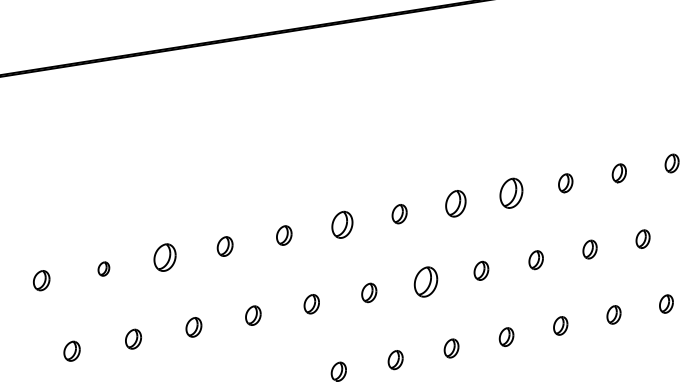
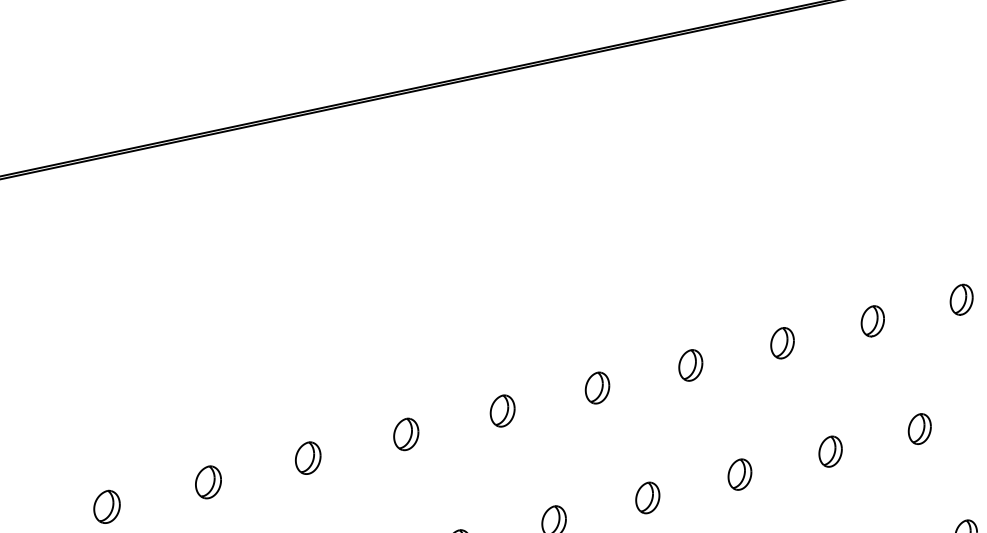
part: (510, 193) -> (871, 321), size x0.62
part: (455, 203) -> (781, 342), size x0.71
part: (342, 224) -> (597, 387), size x0.71
part: (164, 257) -> (307, 457), size x0.71
part: (103, 268) -> (207, 481), size x1.43
part: (425, 281) -> (739, 474), size x0.62

